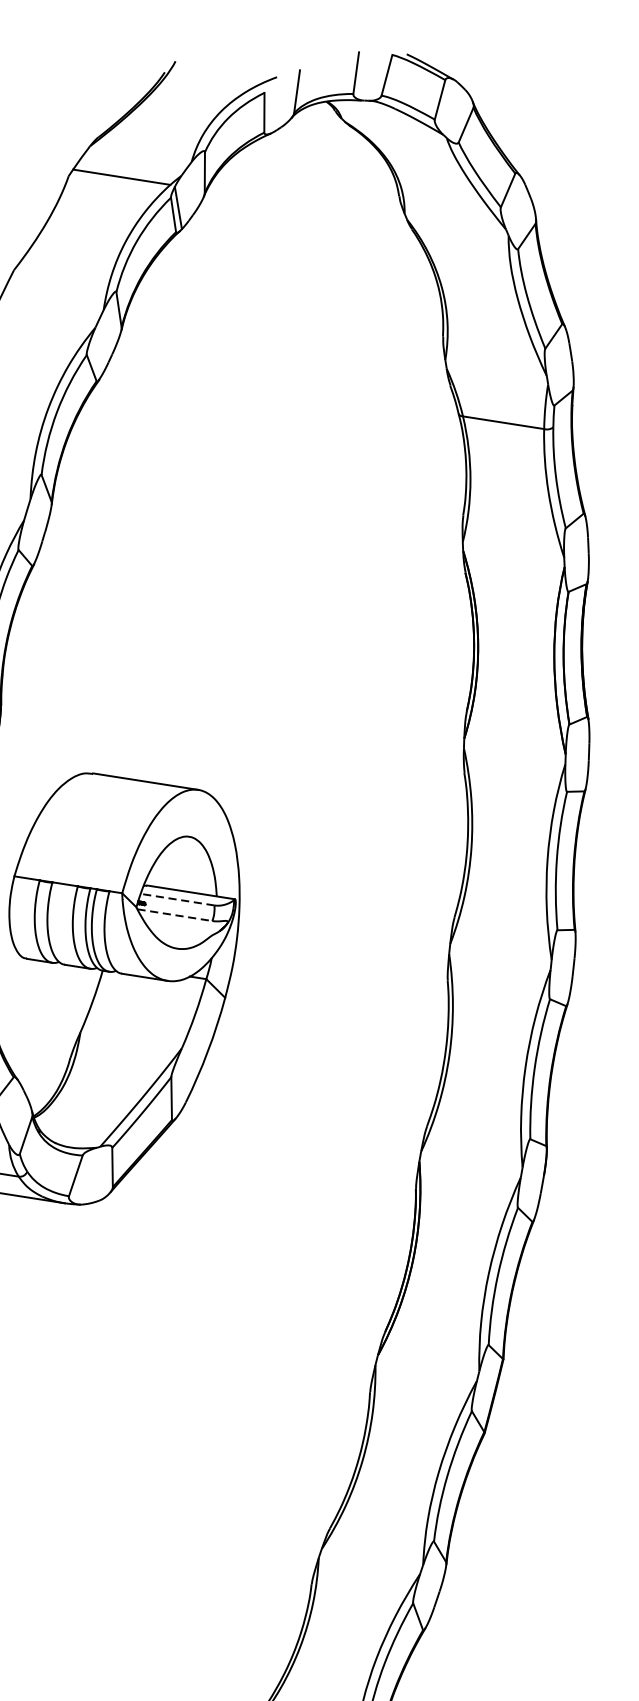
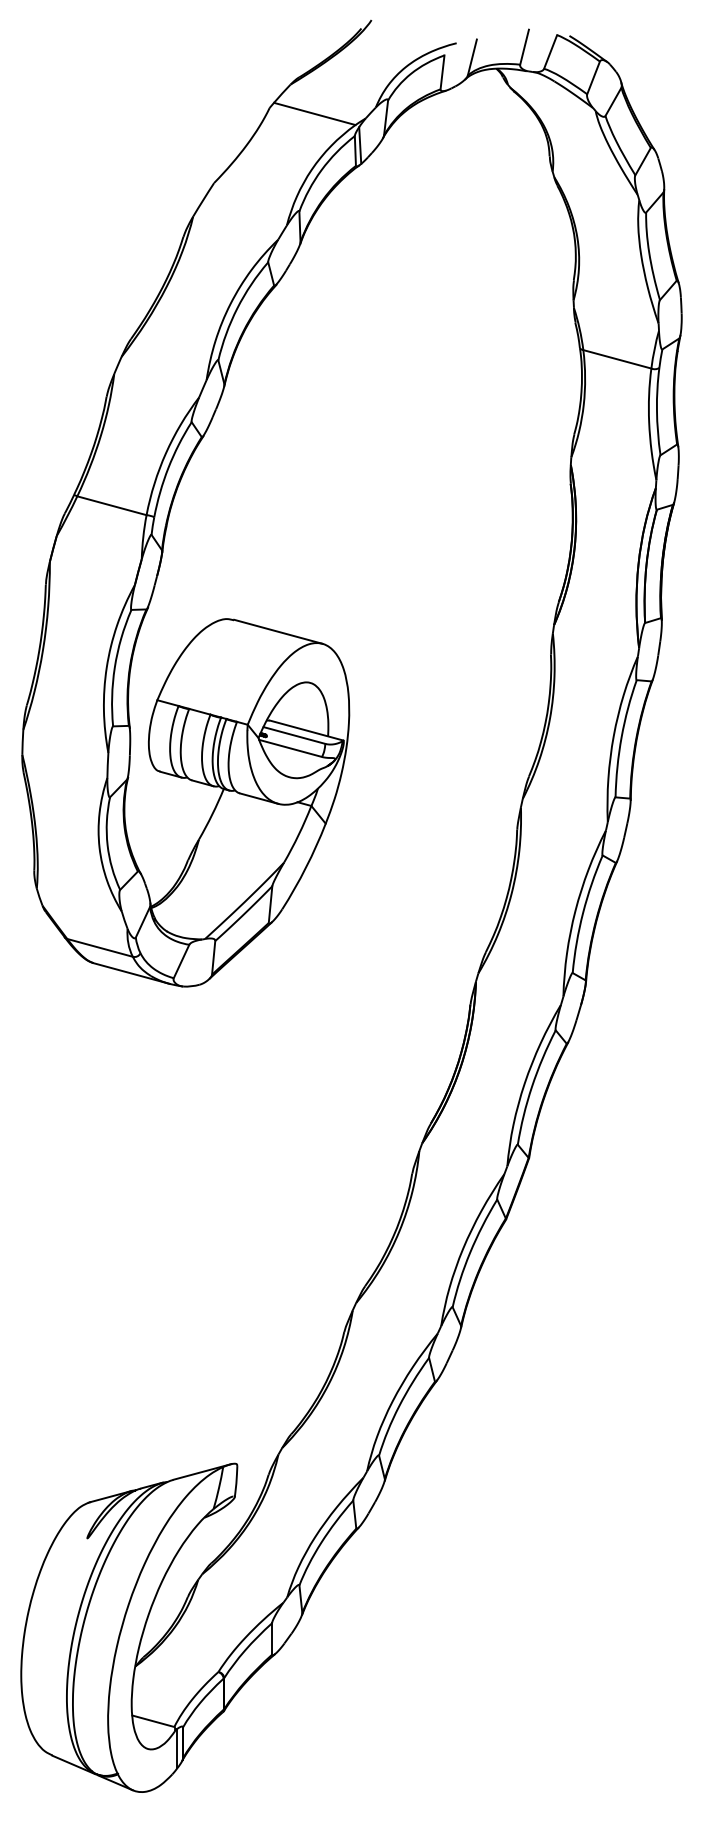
line: (176, 899) -> (293, 735), dashed -> solid
line: (175, 915) -> (291, 748), dashed -> solid

